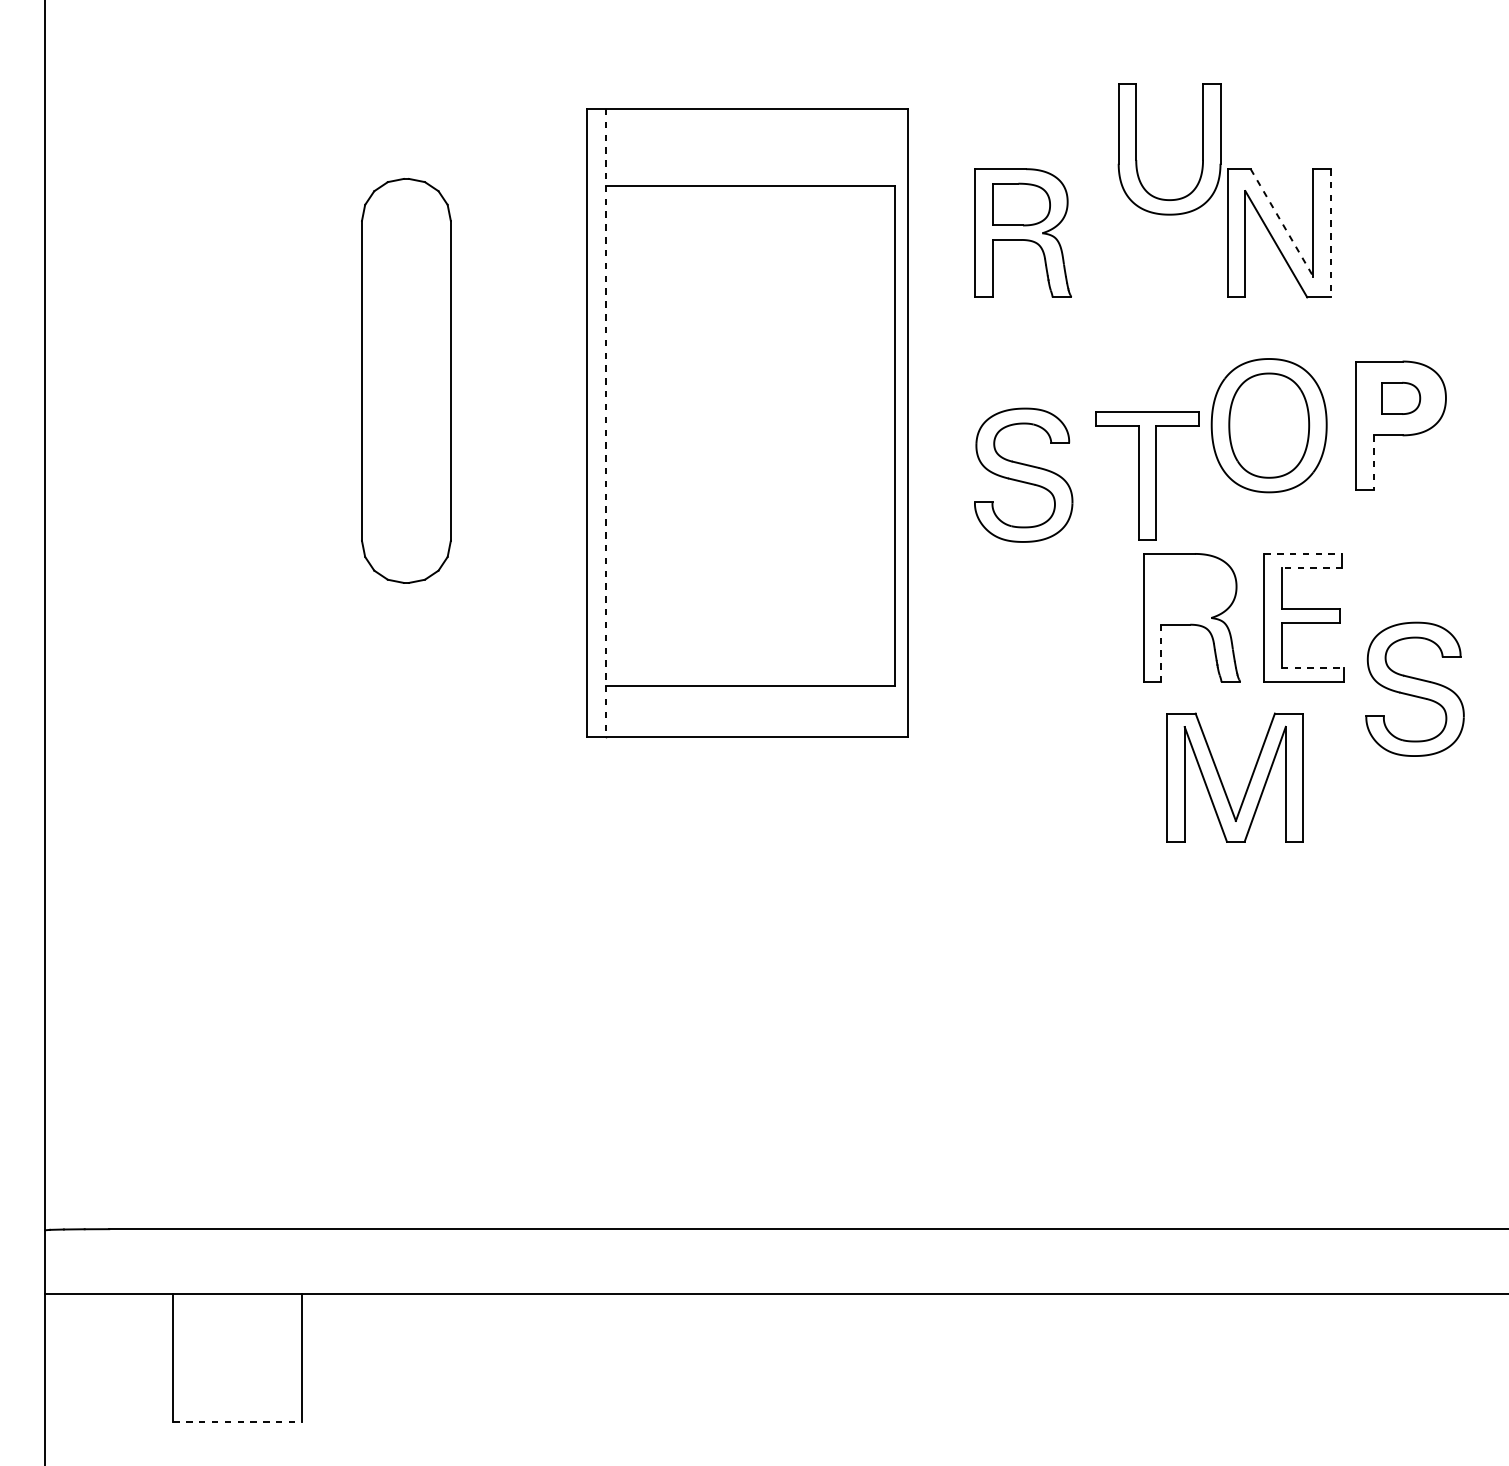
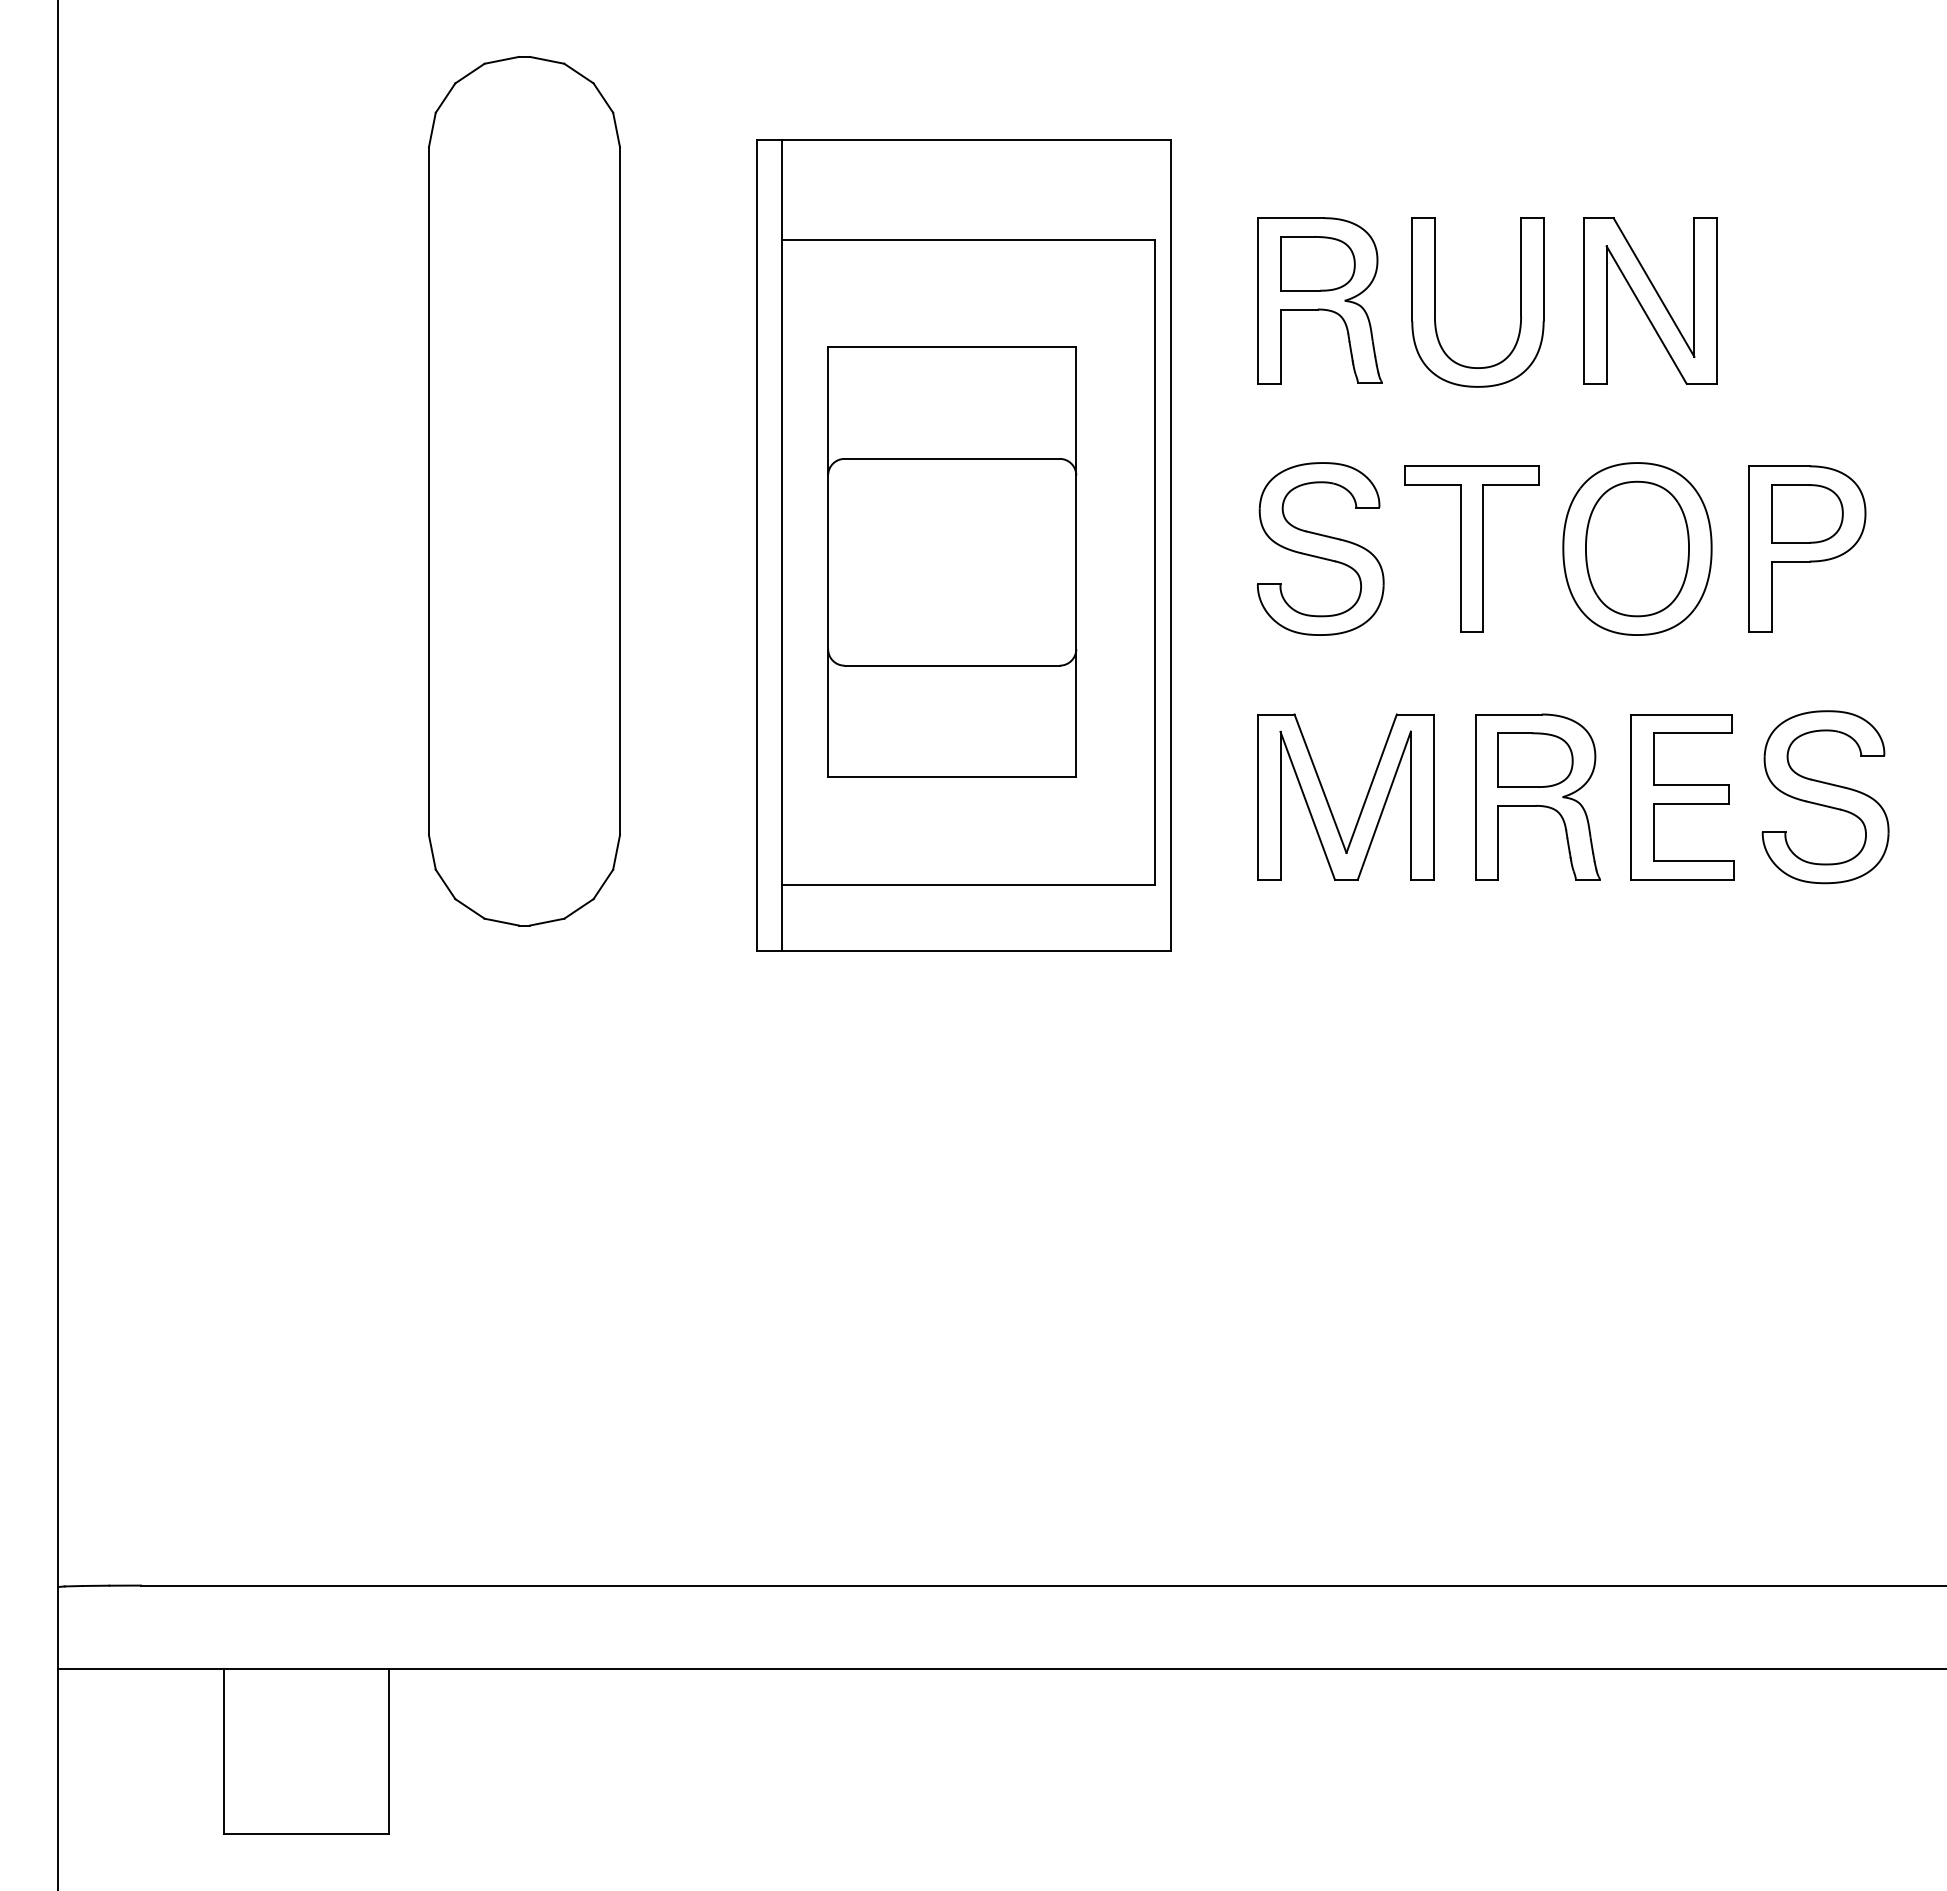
part: (1136, 149) -> (1435, 302), moved
line: (1282, 222) -> (1654, 287), dashed -> solid
line: (1330, 232) -> (1716, 300), dashed -> solid
part: (406, 381) -> (524, 491), size x1.67
part: (1401, 398) -> (1807, 513), size x1.43
line: (606, 423) -> (782, 546), dashed -> solid
part: (738, 435) -> (952, 561), added
line: (1373, 463) -> (1772, 597), dashed -> solid
part: (1023, 474) -> (1320, 548), moved
part: (1146, 475) -> (1471, 548), moved
line: (1304, 553) -> (1682, 714), dashed -> solid
line: (1311, 568) -> (1692, 733), dashed -> solid
part: (1190, 588) -> (1535, 759), added
line: (1161, 653) -> (1498, 843), dashed -> solid
line: (1313, 667) -> (1694, 861), dashed -> solid
part: (1414, 689) -> (1825, 797), moved
part: (1221, 781) -> (1328, 801), moved
line: (237, 1422) -> (306, 1834), dashed -> solid

